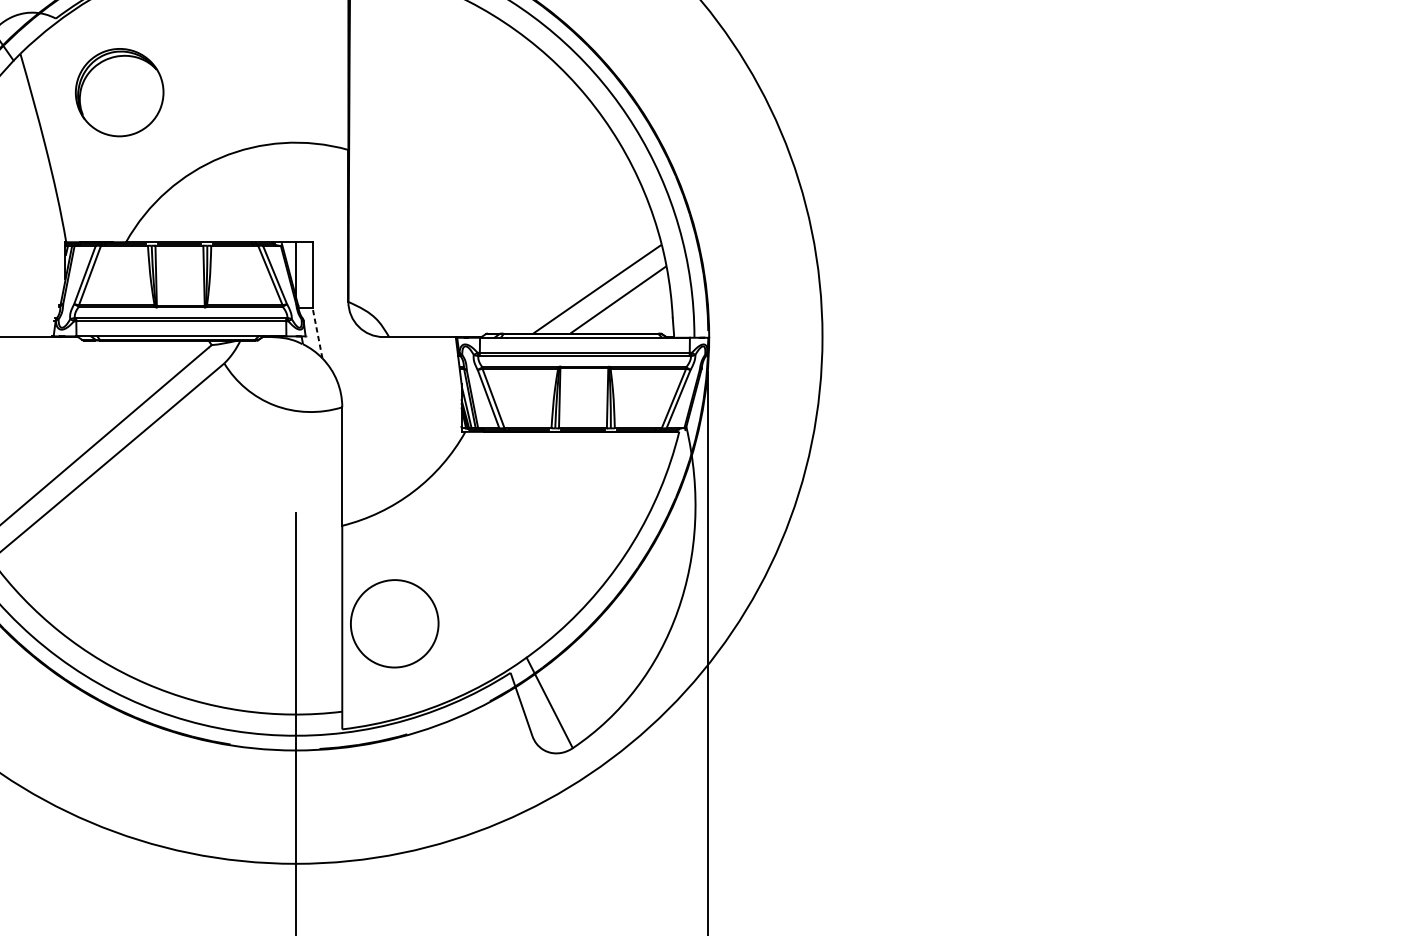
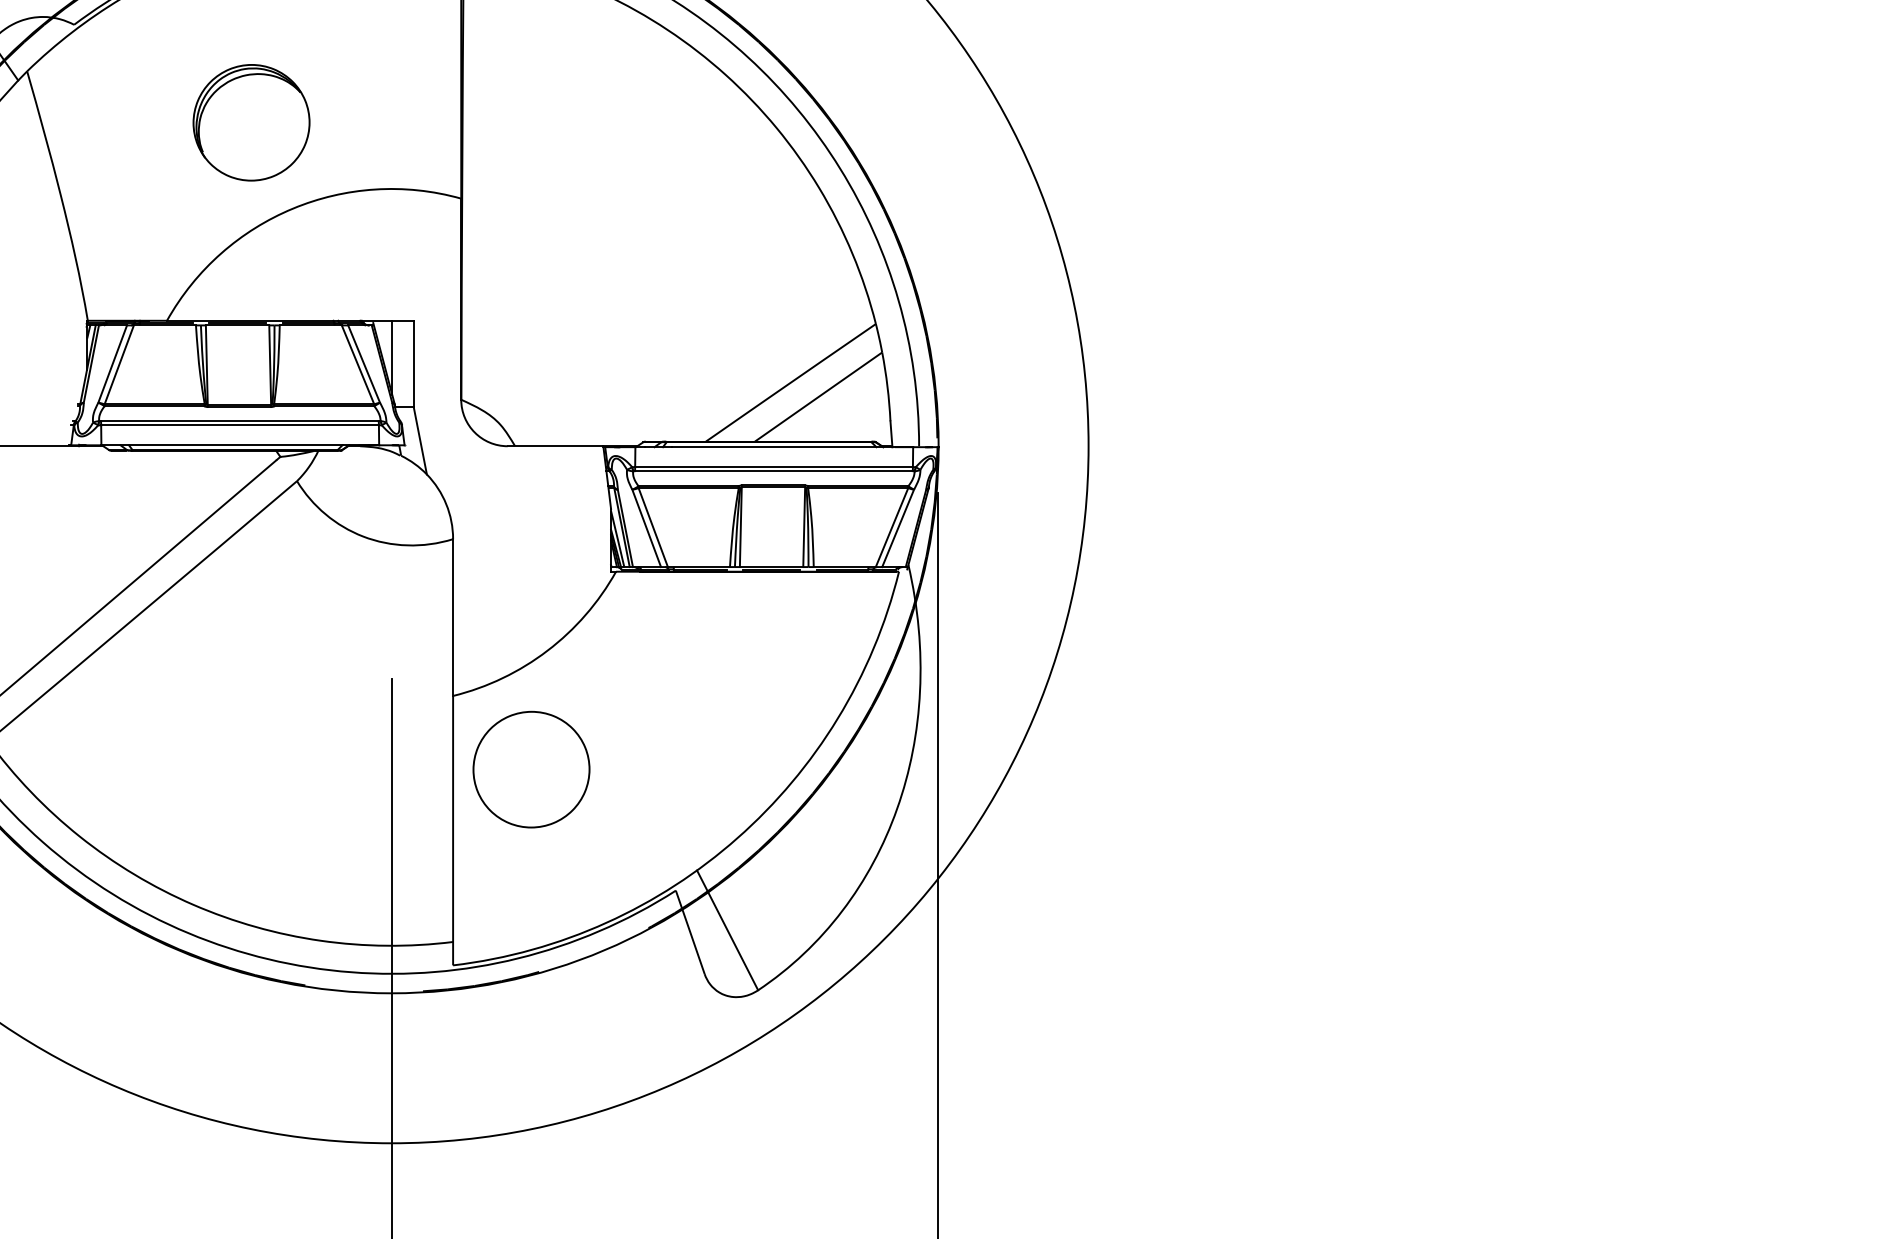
part: (119, 92) -> (251, 122), moved
line: (317, 332) -> (420, 440), dashed -> solid
part: (394, 623) -> (531, 769), moved

